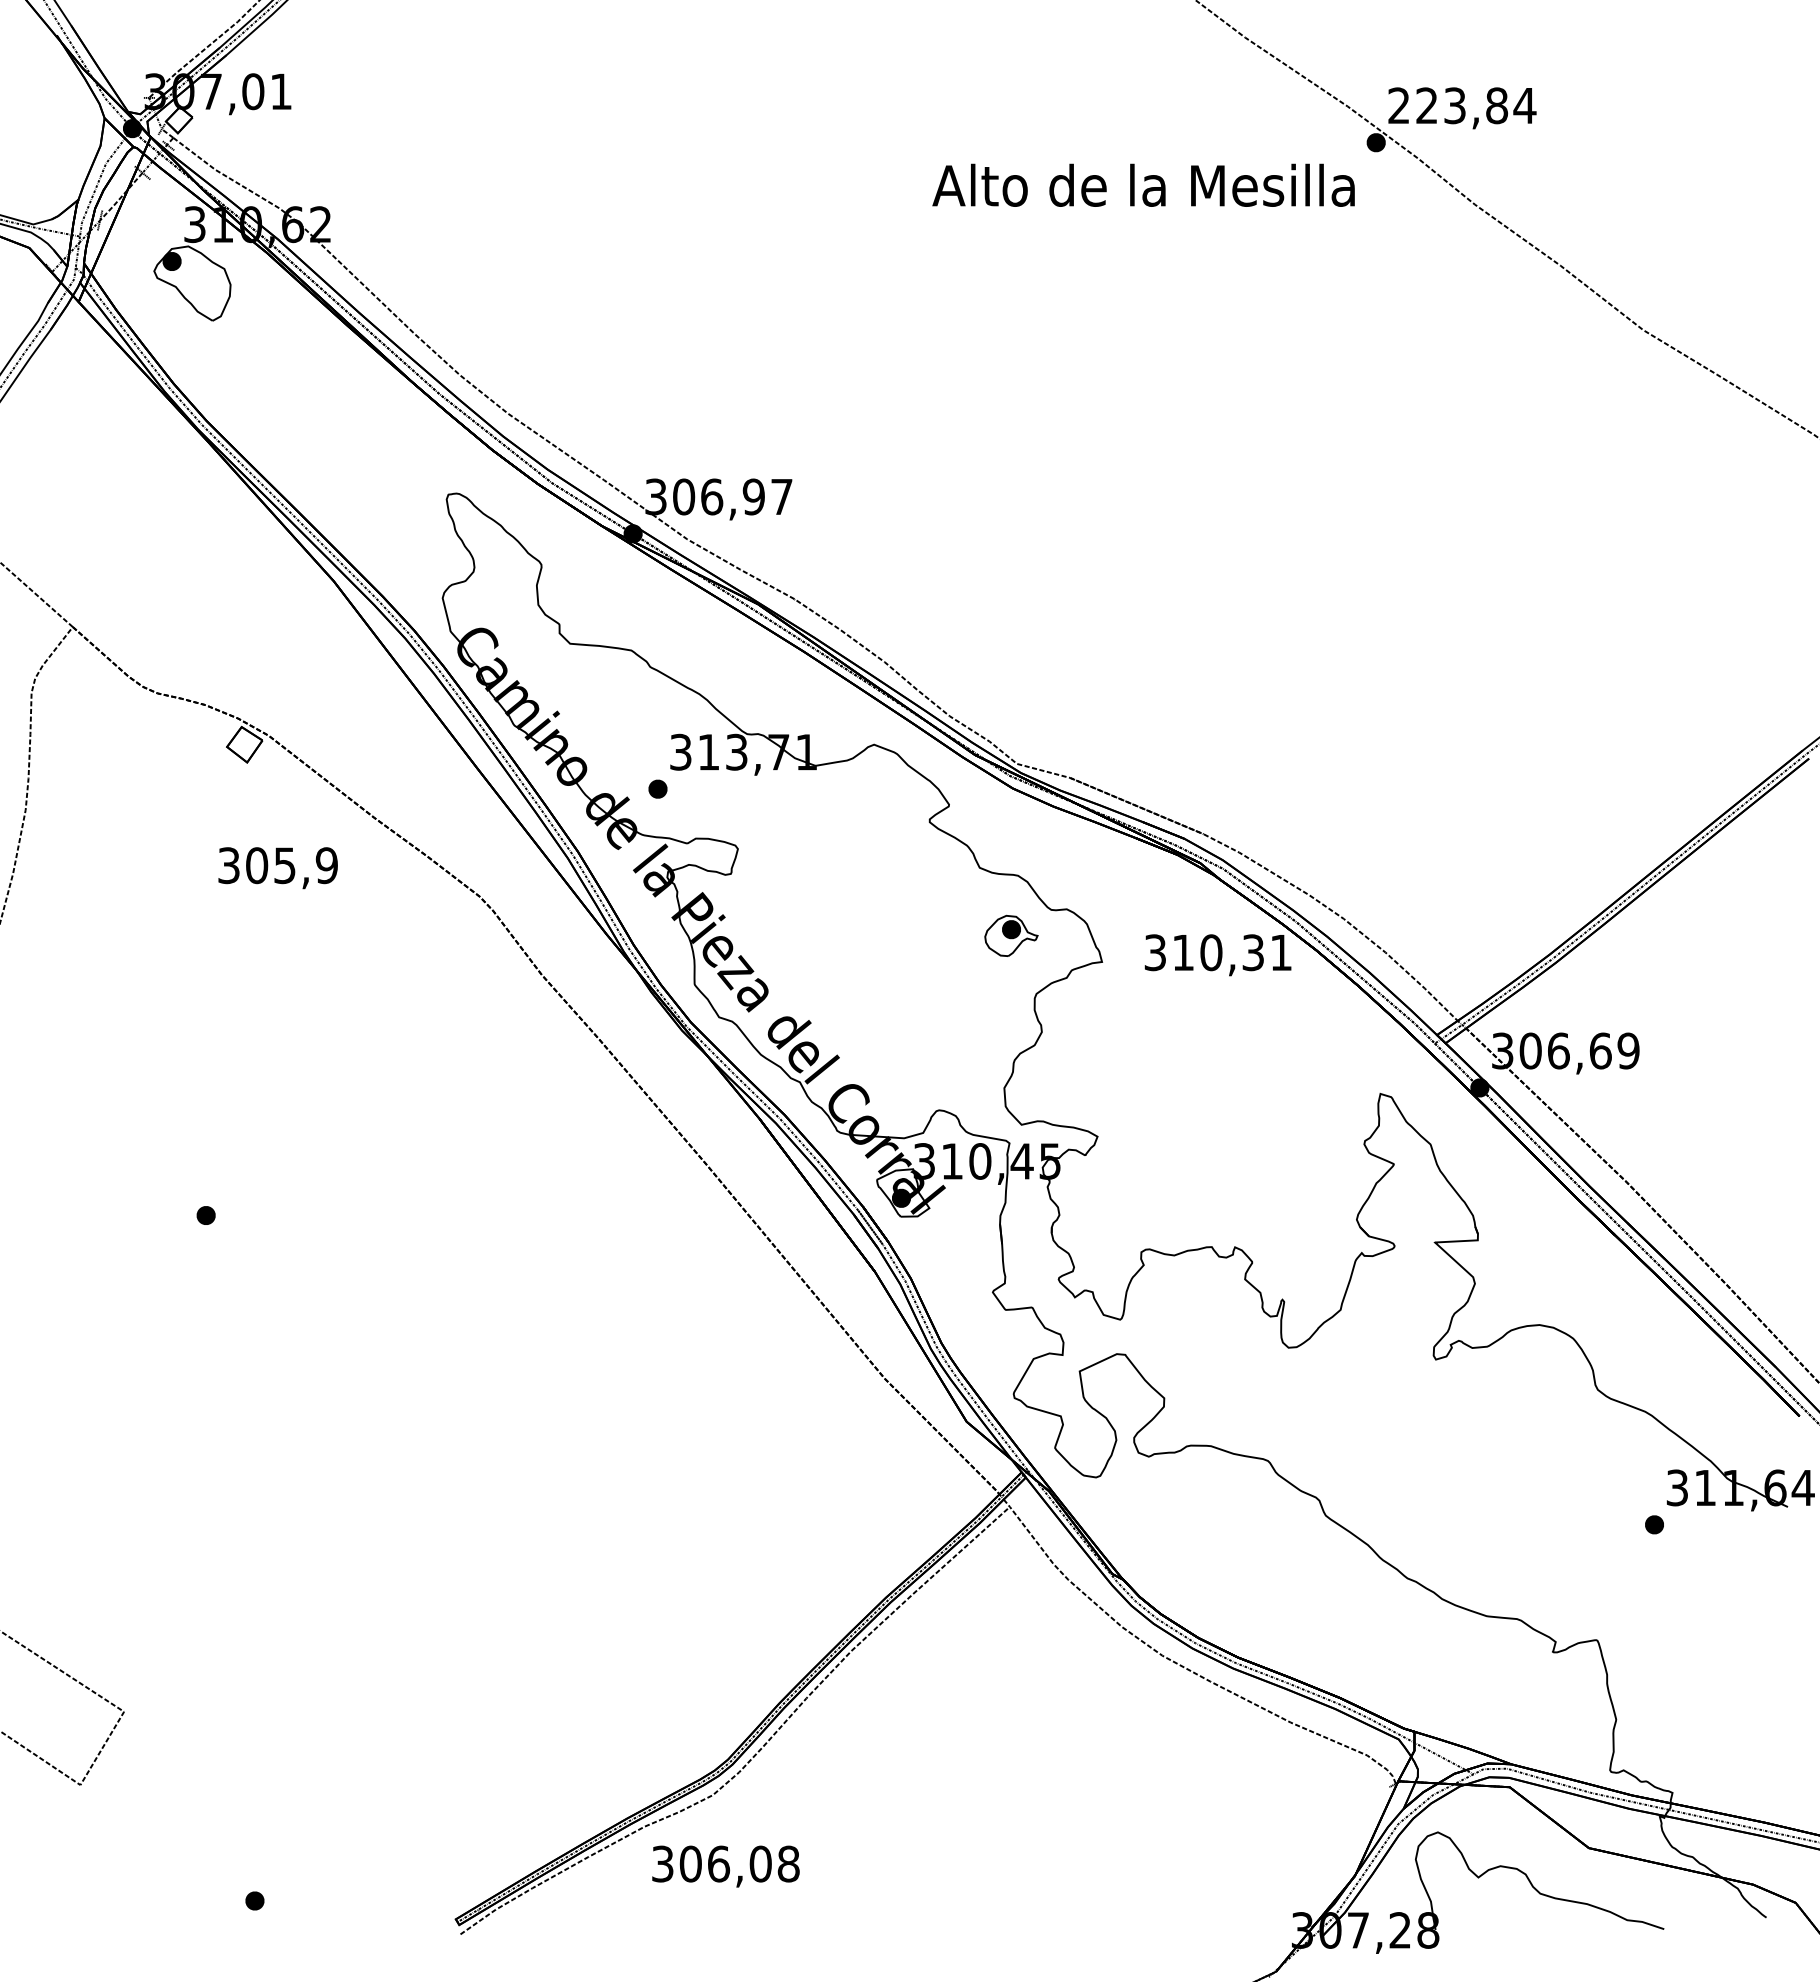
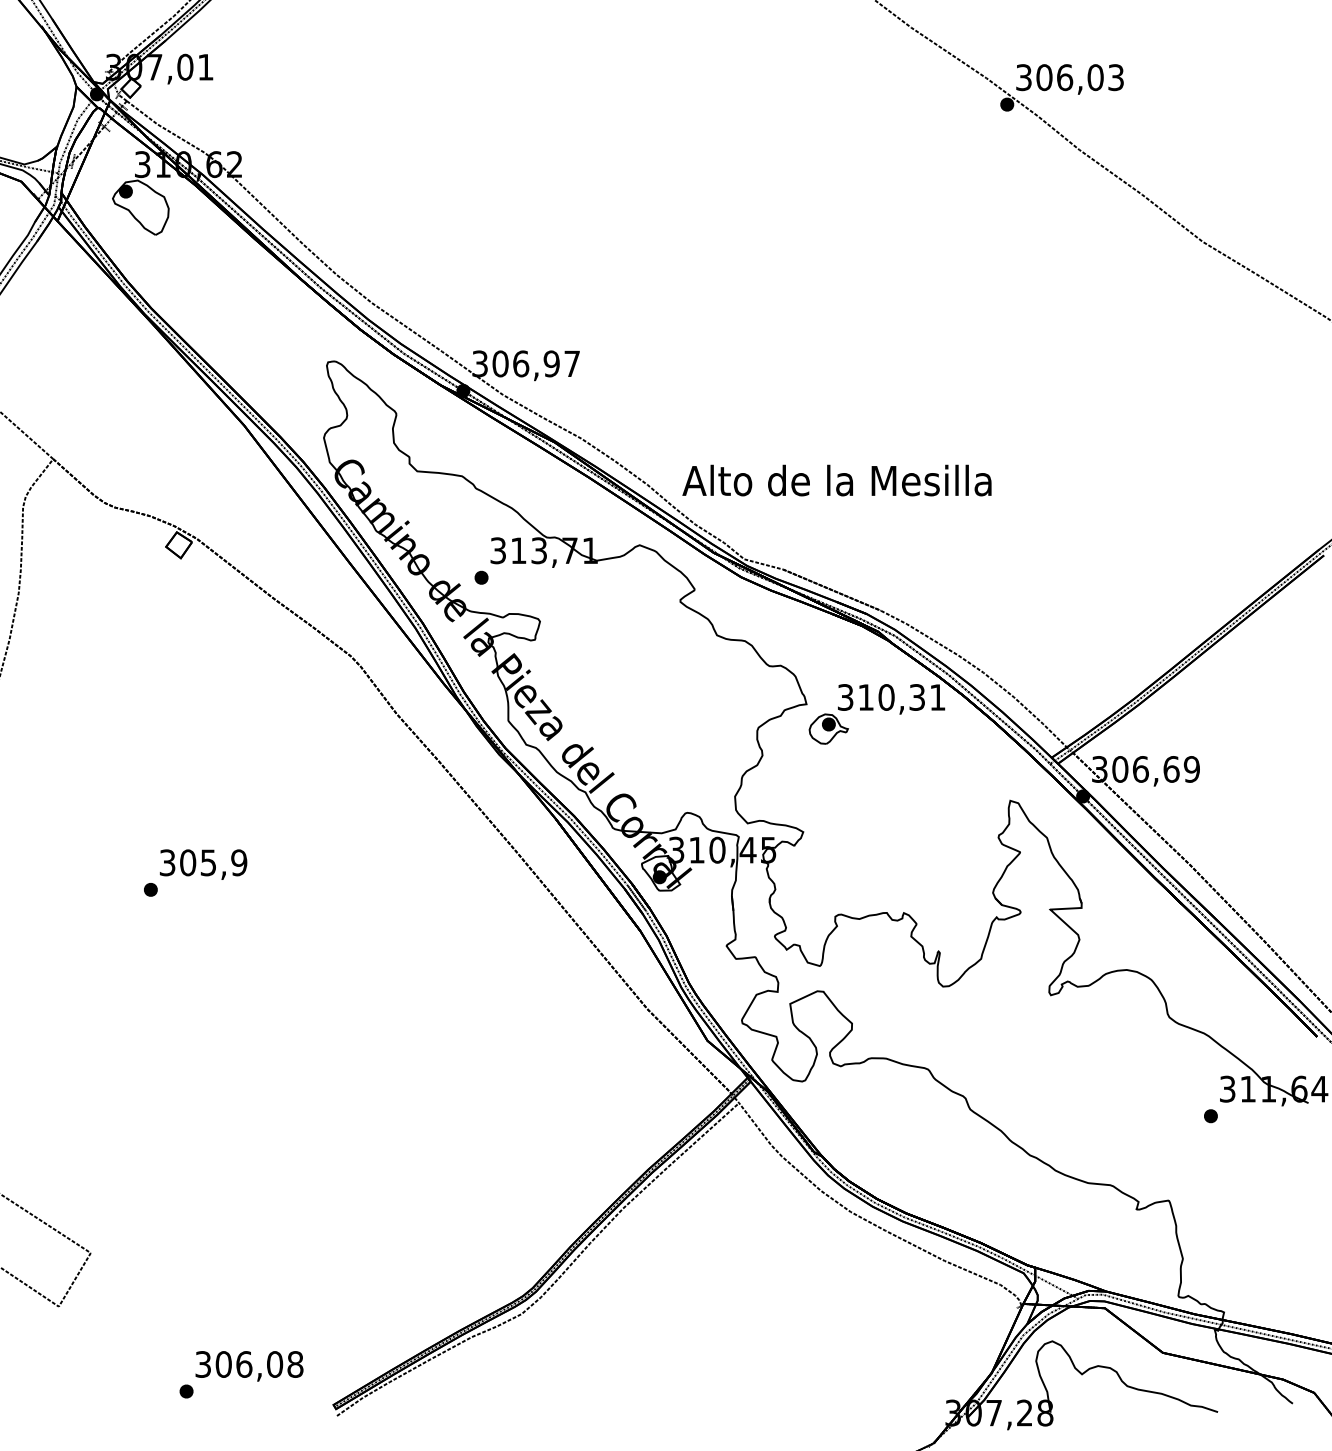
text: (1462, 105) -> (1070, 77), 223,84 -> 306,03
text: (1143, 184) -> (836, 479), moved
text: (277, 868) -> (203, 864), moved
part: (1011, 935) -> (828, 728), moved
text: (725, 1866) -> (249, 1366), moved

